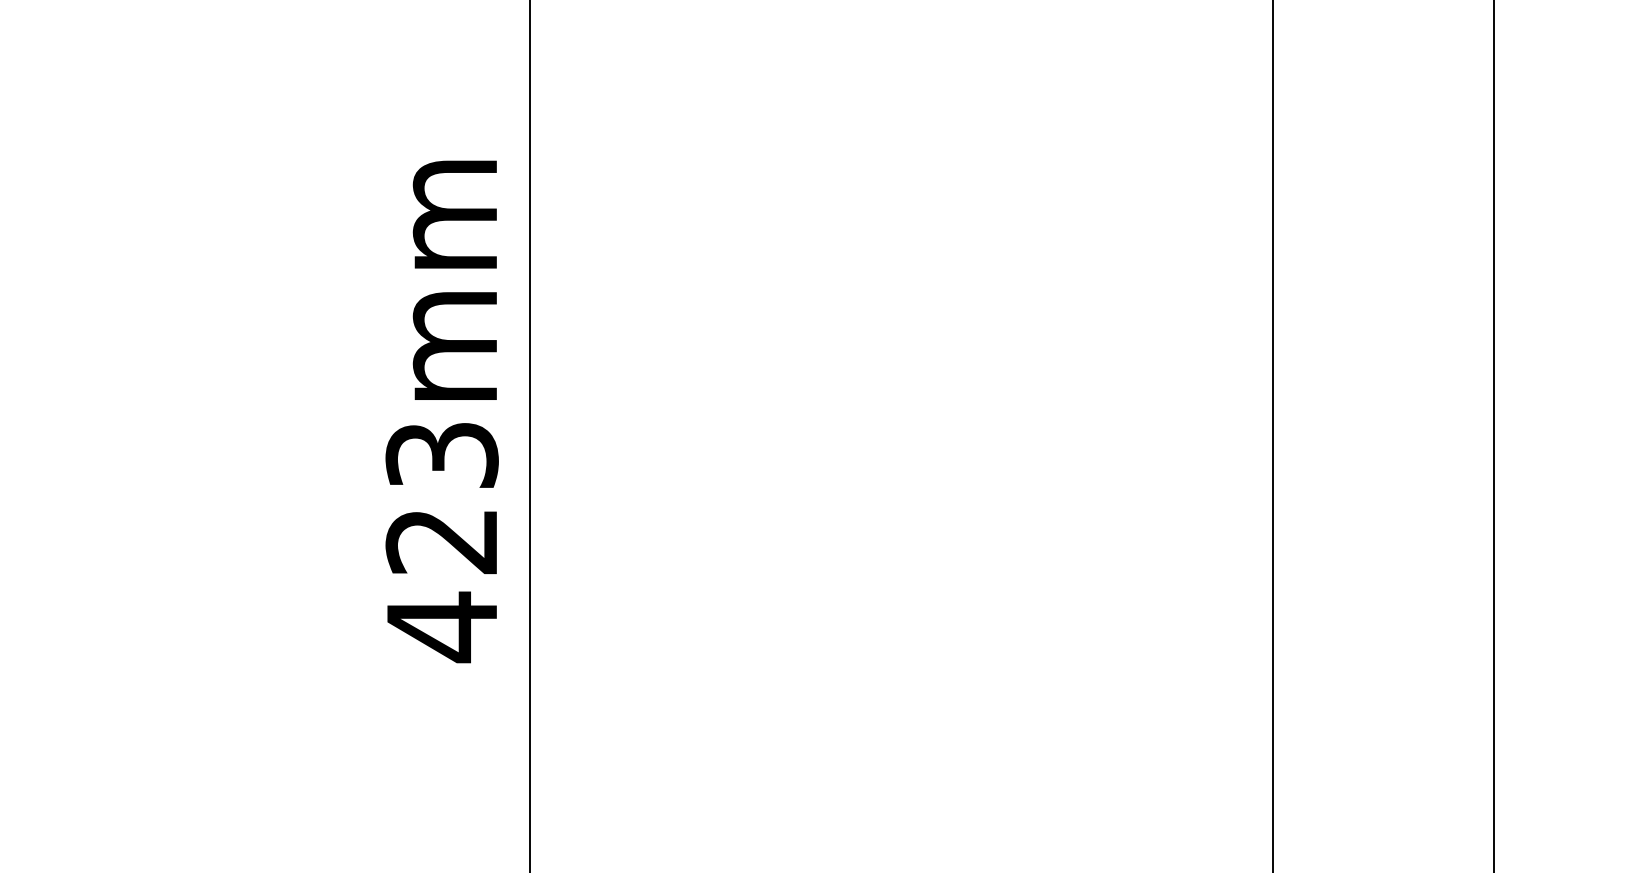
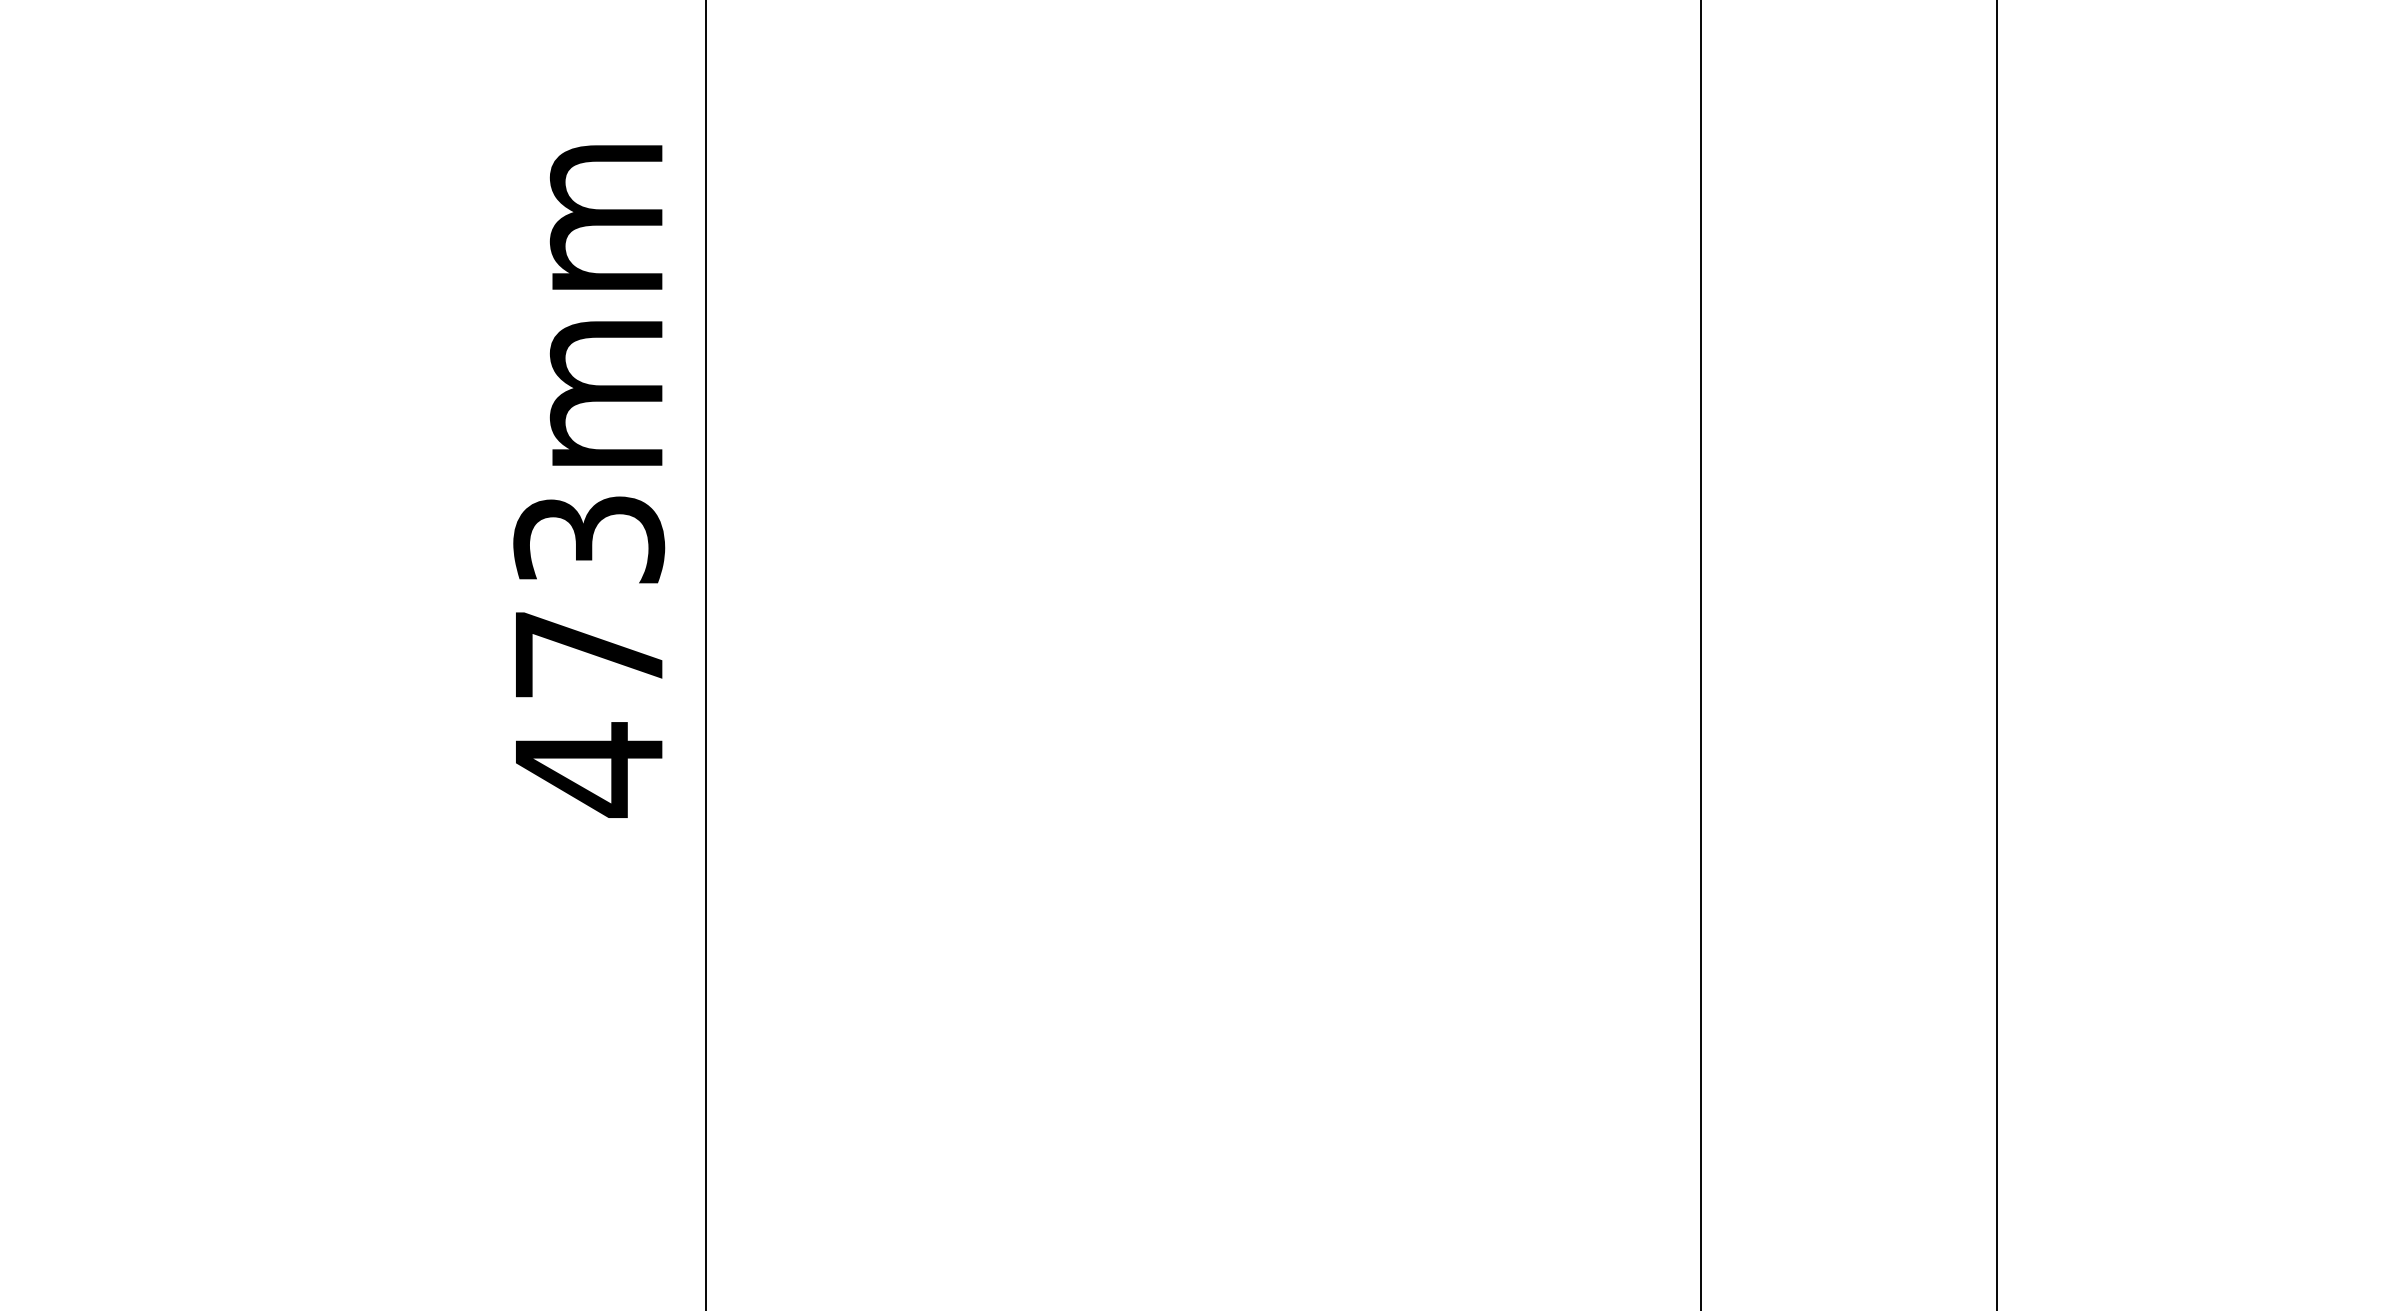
text: (440, 541) -> (587, 655), 423mm -> 473mm

